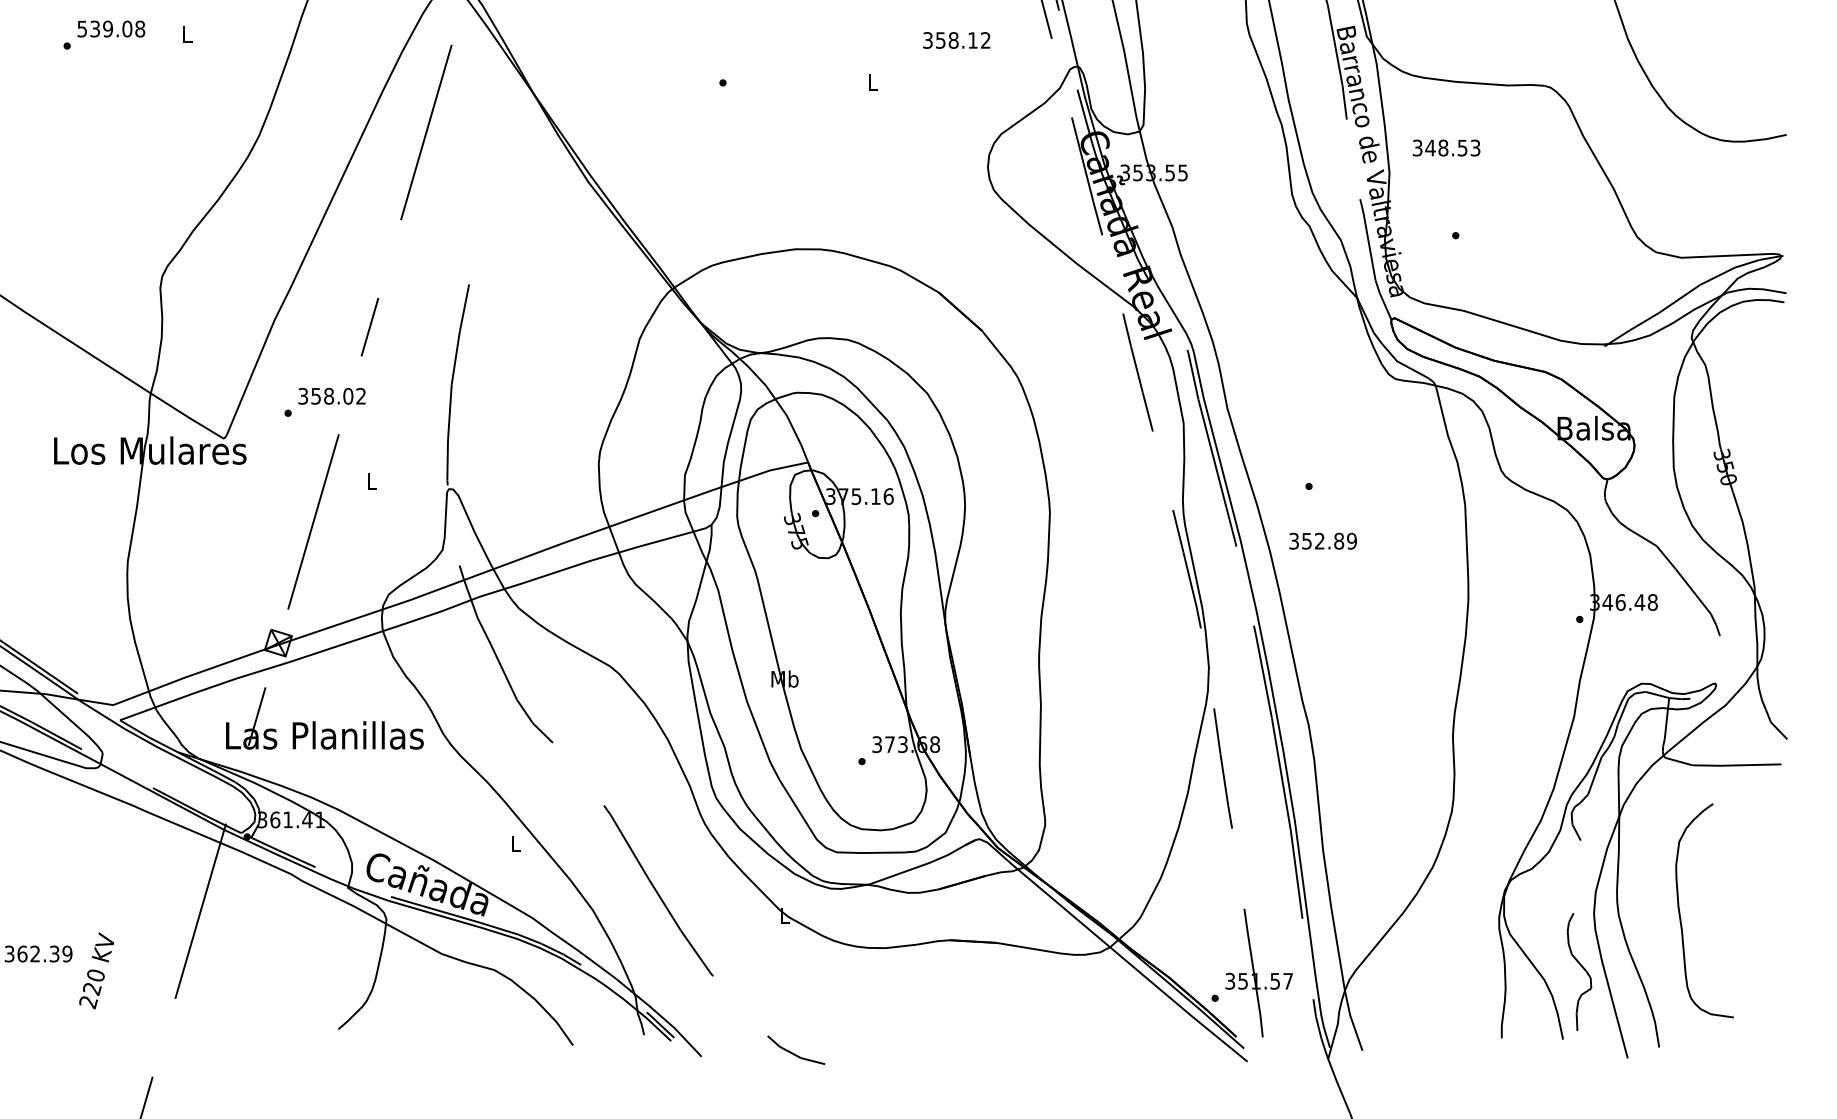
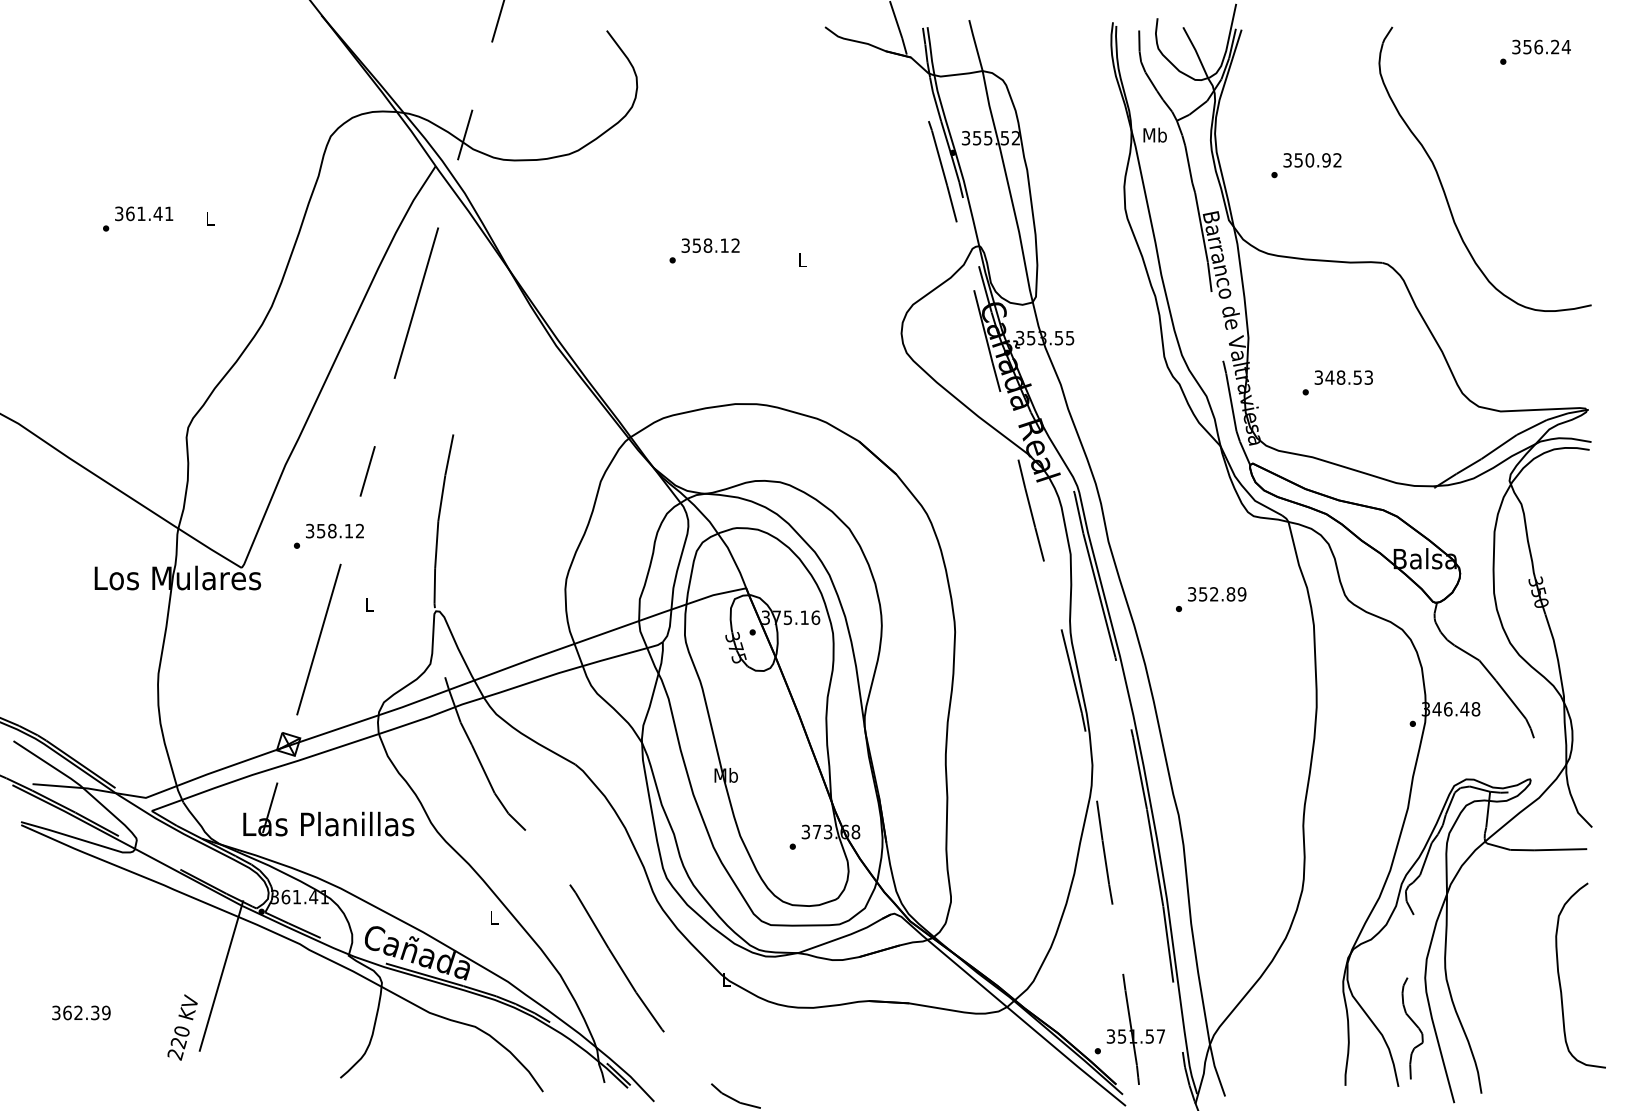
text: (111, 28) -> (144, 213), 539.08 -> 361.41
text: (956, 40) -> (710, 245), moved
text: (1446, 147) -> (1343, 377), moved
text: (347, 395) -> (348, 530), 358.02 -> 358.12
text: (1323, 541) -> (1217, 594), moved
curve: (1681, 915) -> (1560, 979), moved
text: (96, 970) -> (182, 1027), moved

